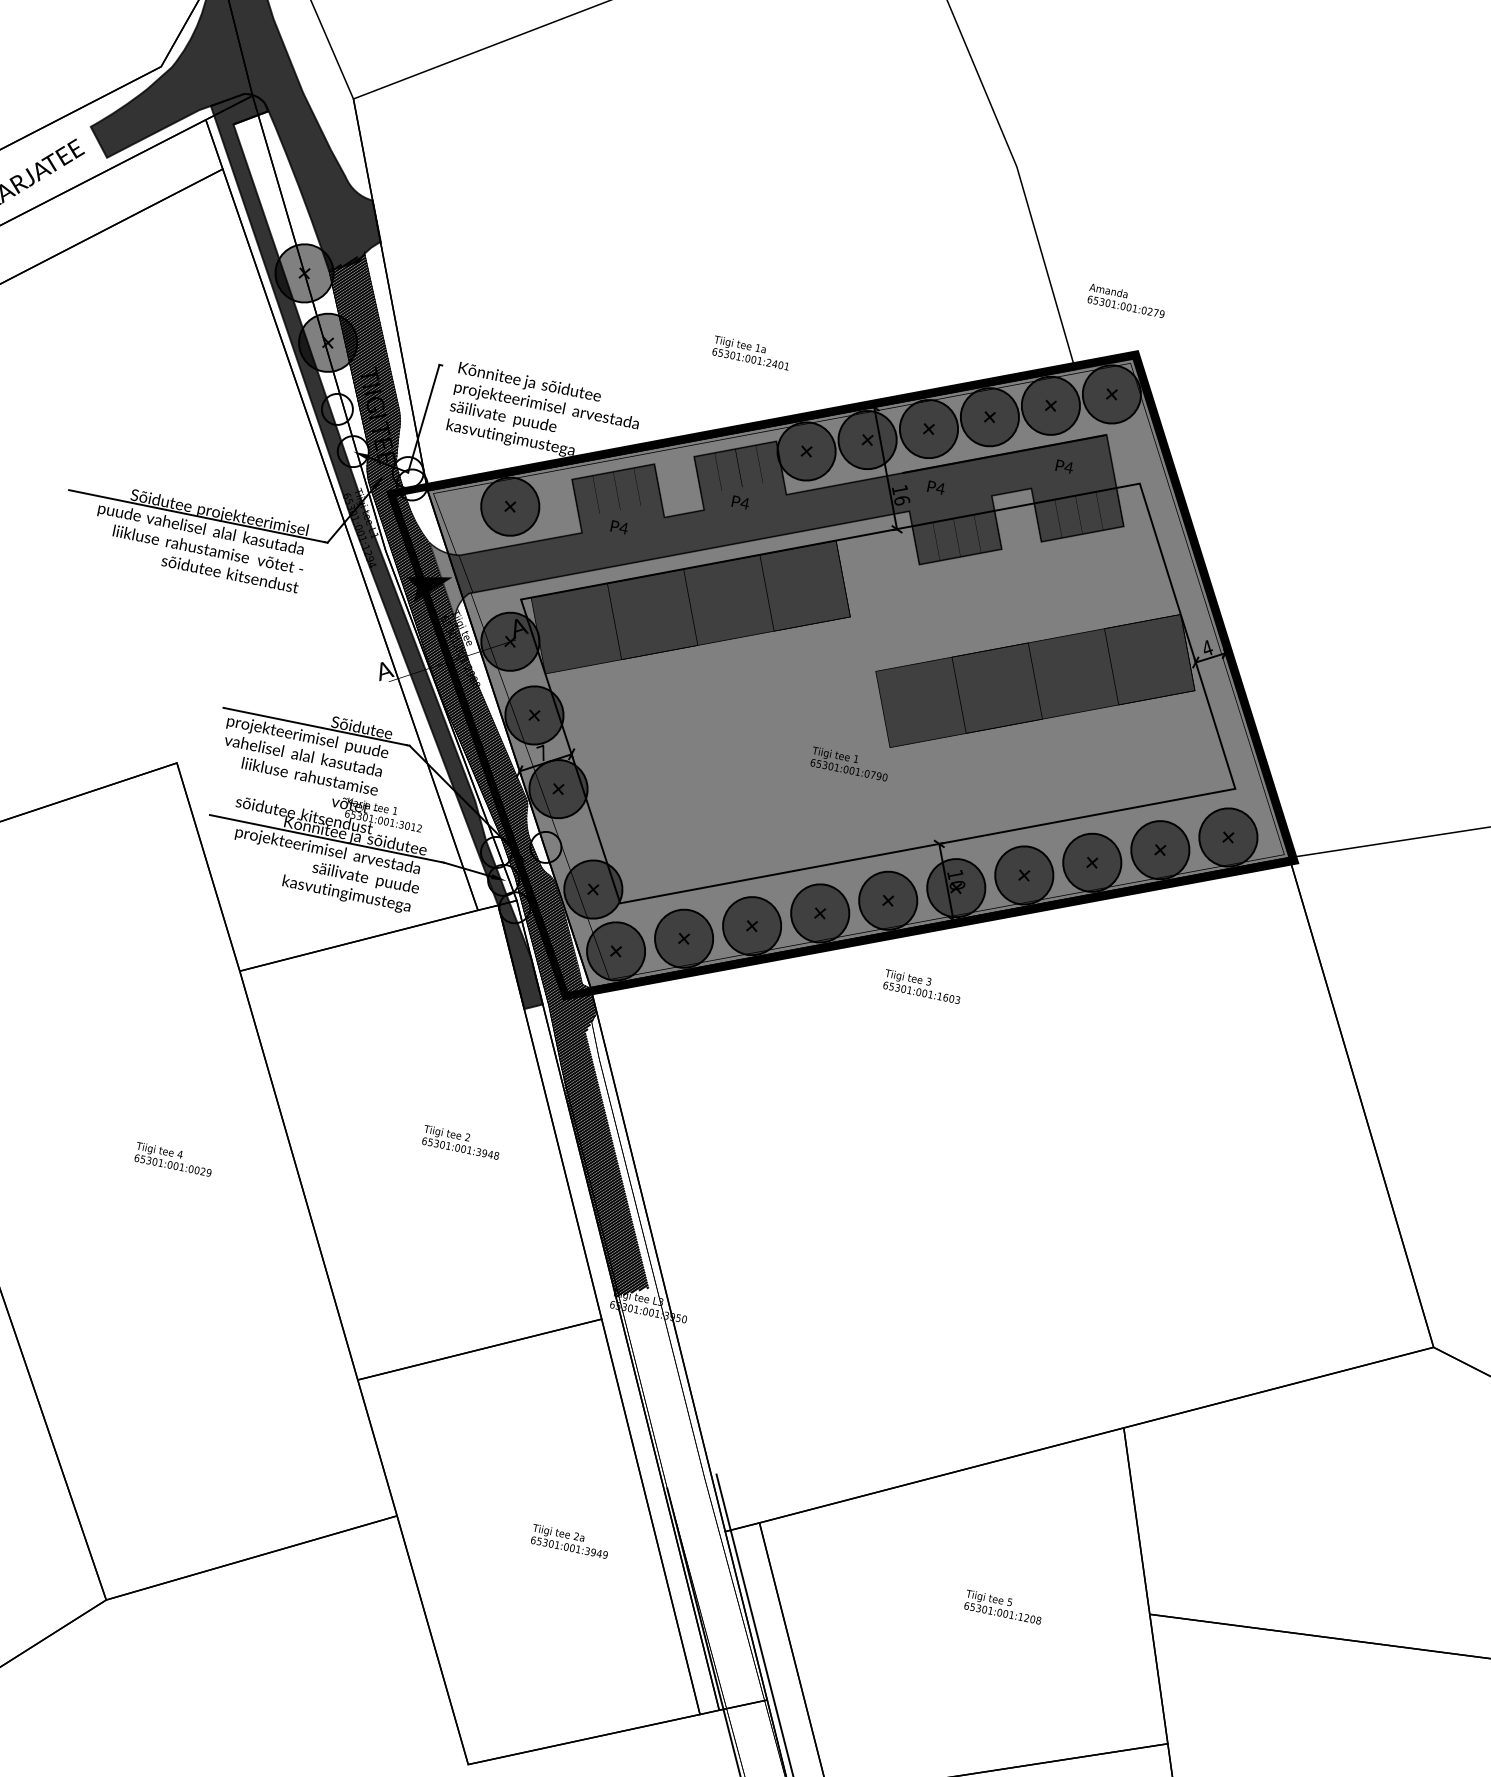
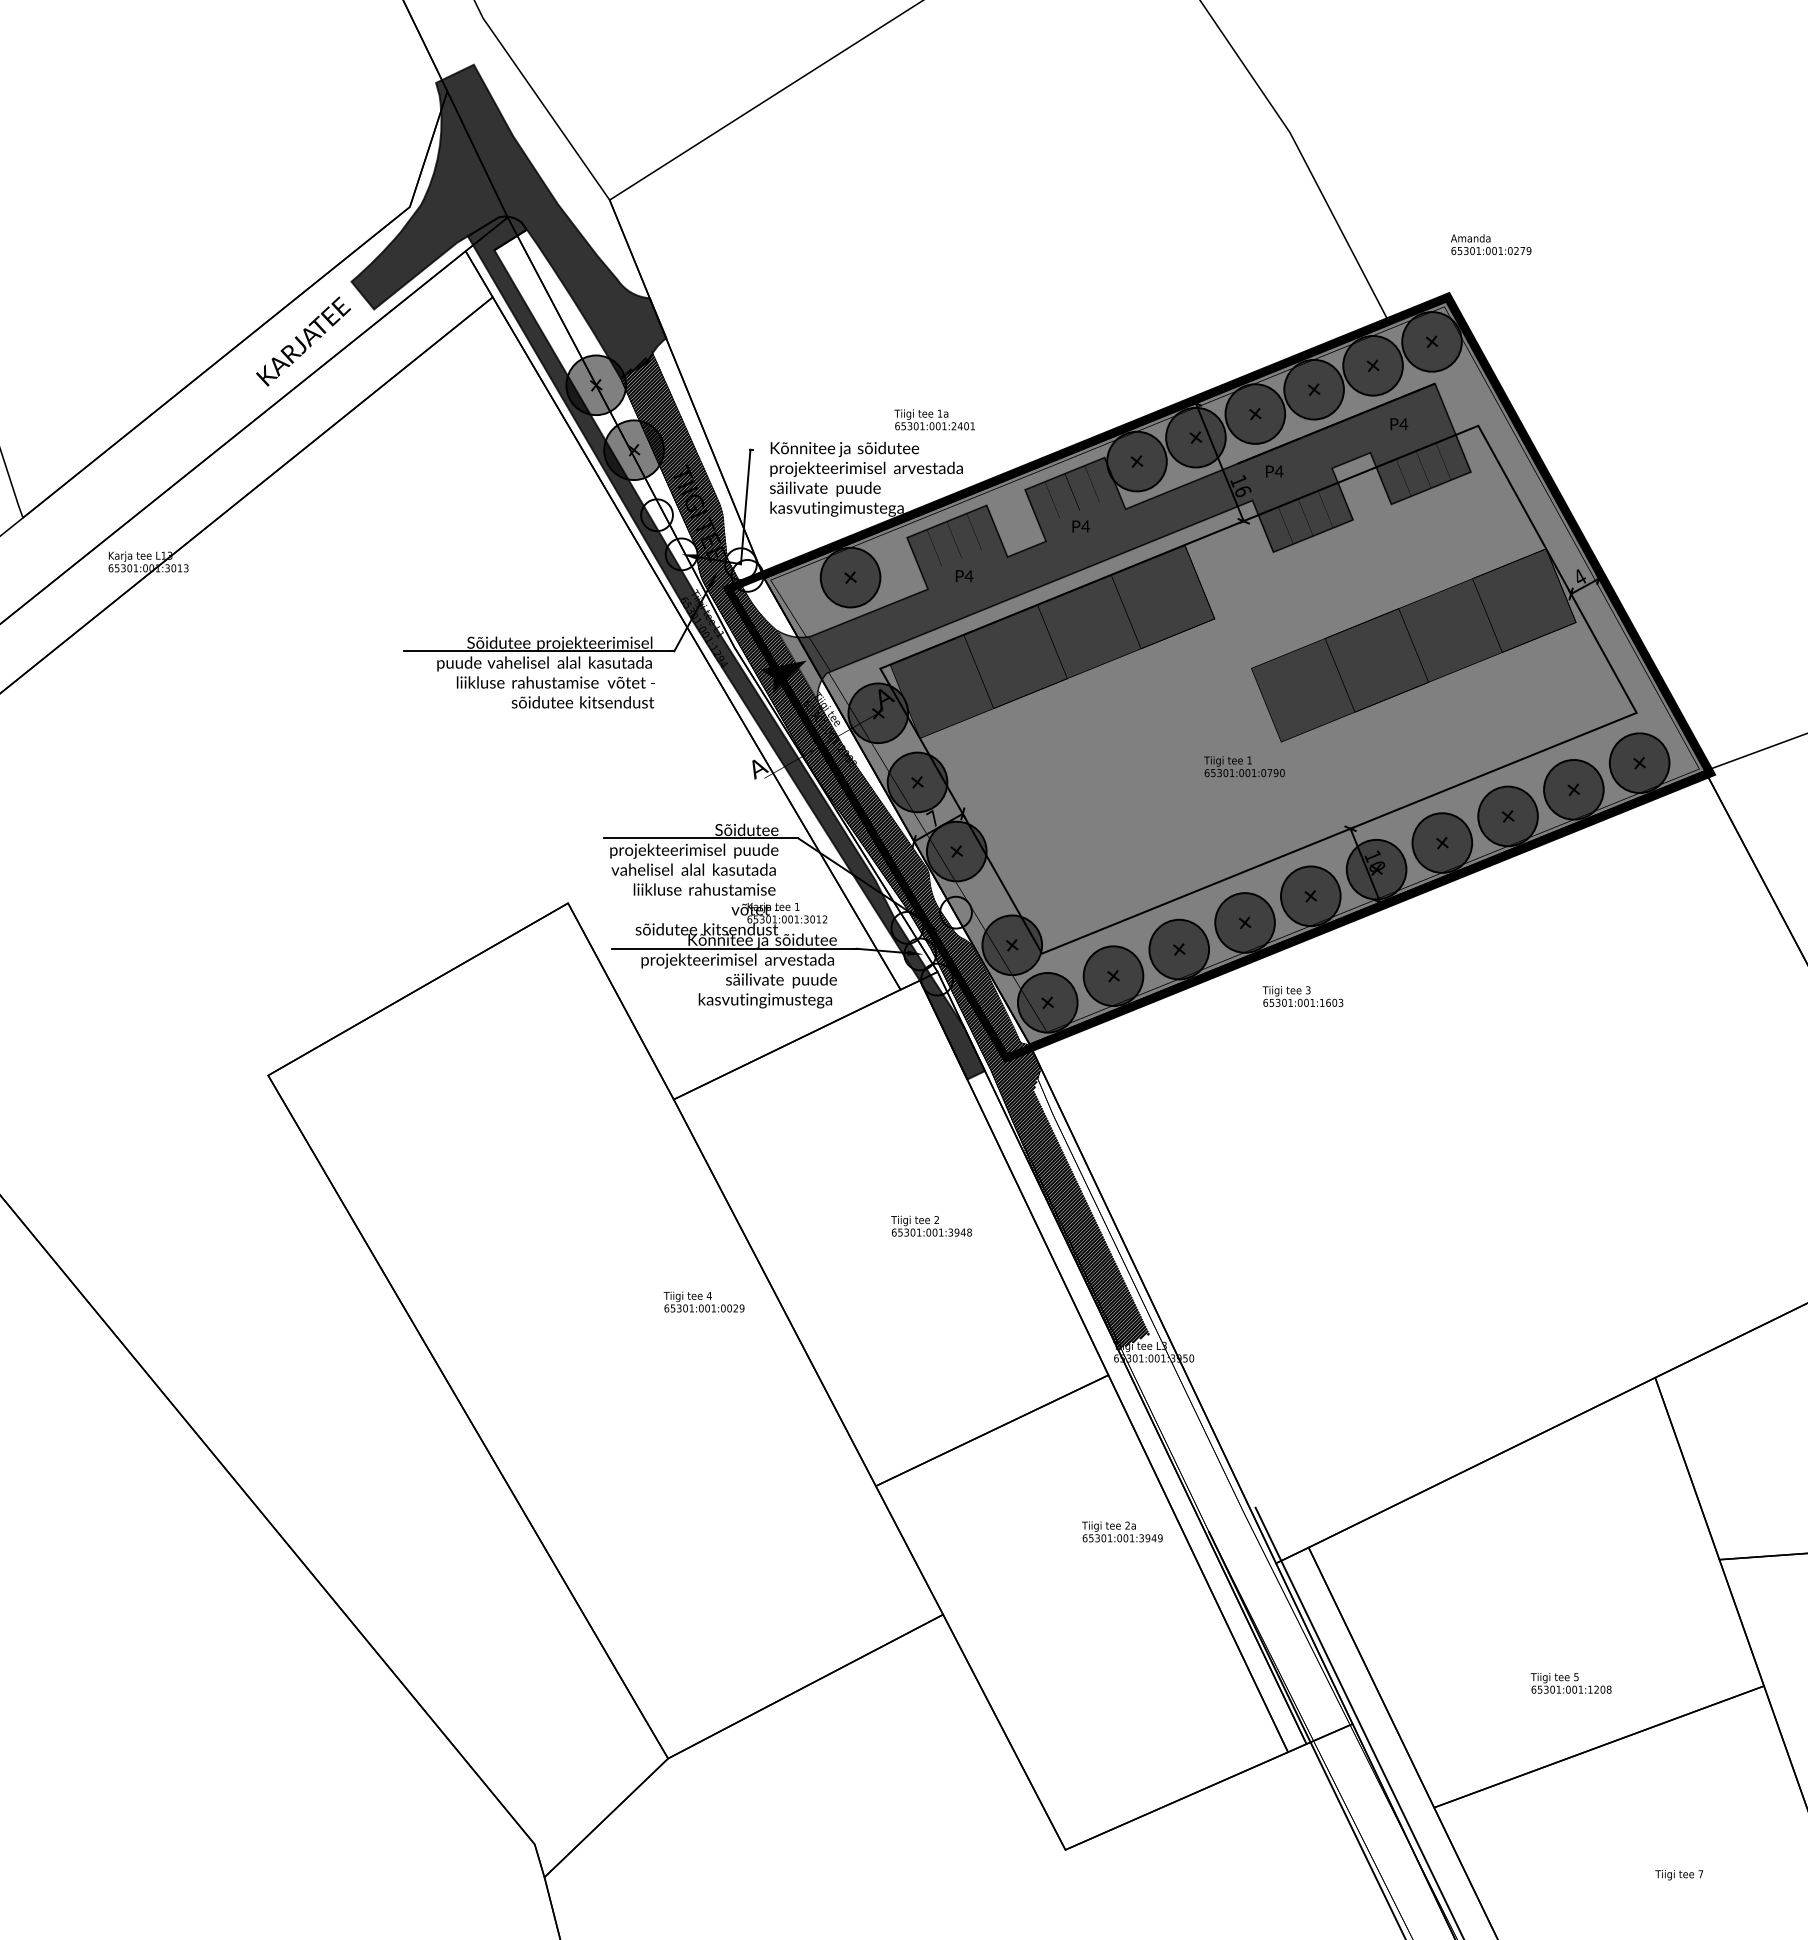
text: (1127, 300) -> (1491, 244), moved
text: (751, 352) -> (934, 419), moved
text: (922, 986) -> (1302, 996), moved
text: (173, 1158) -> (703, 1301), moved
text: (570, 1541) -> (1122, 1531), moved
text: (1002, 1607) -> (1570, 1683), moved

